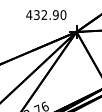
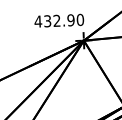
text: (46, 14) -> (59, 20), moved

